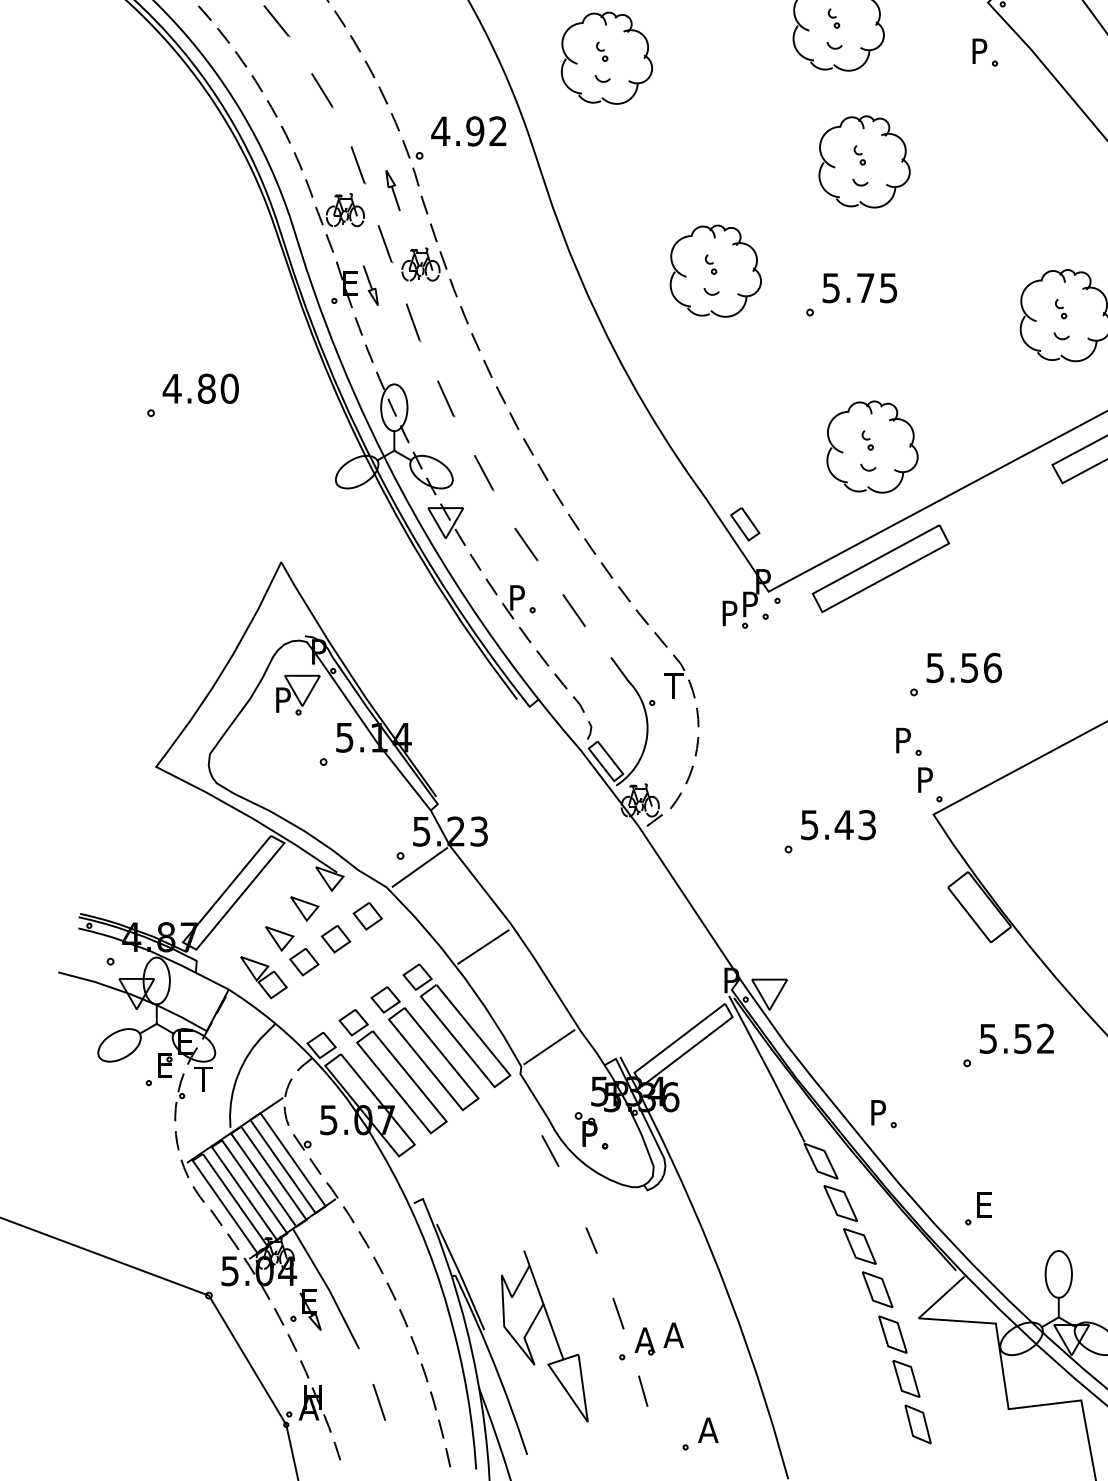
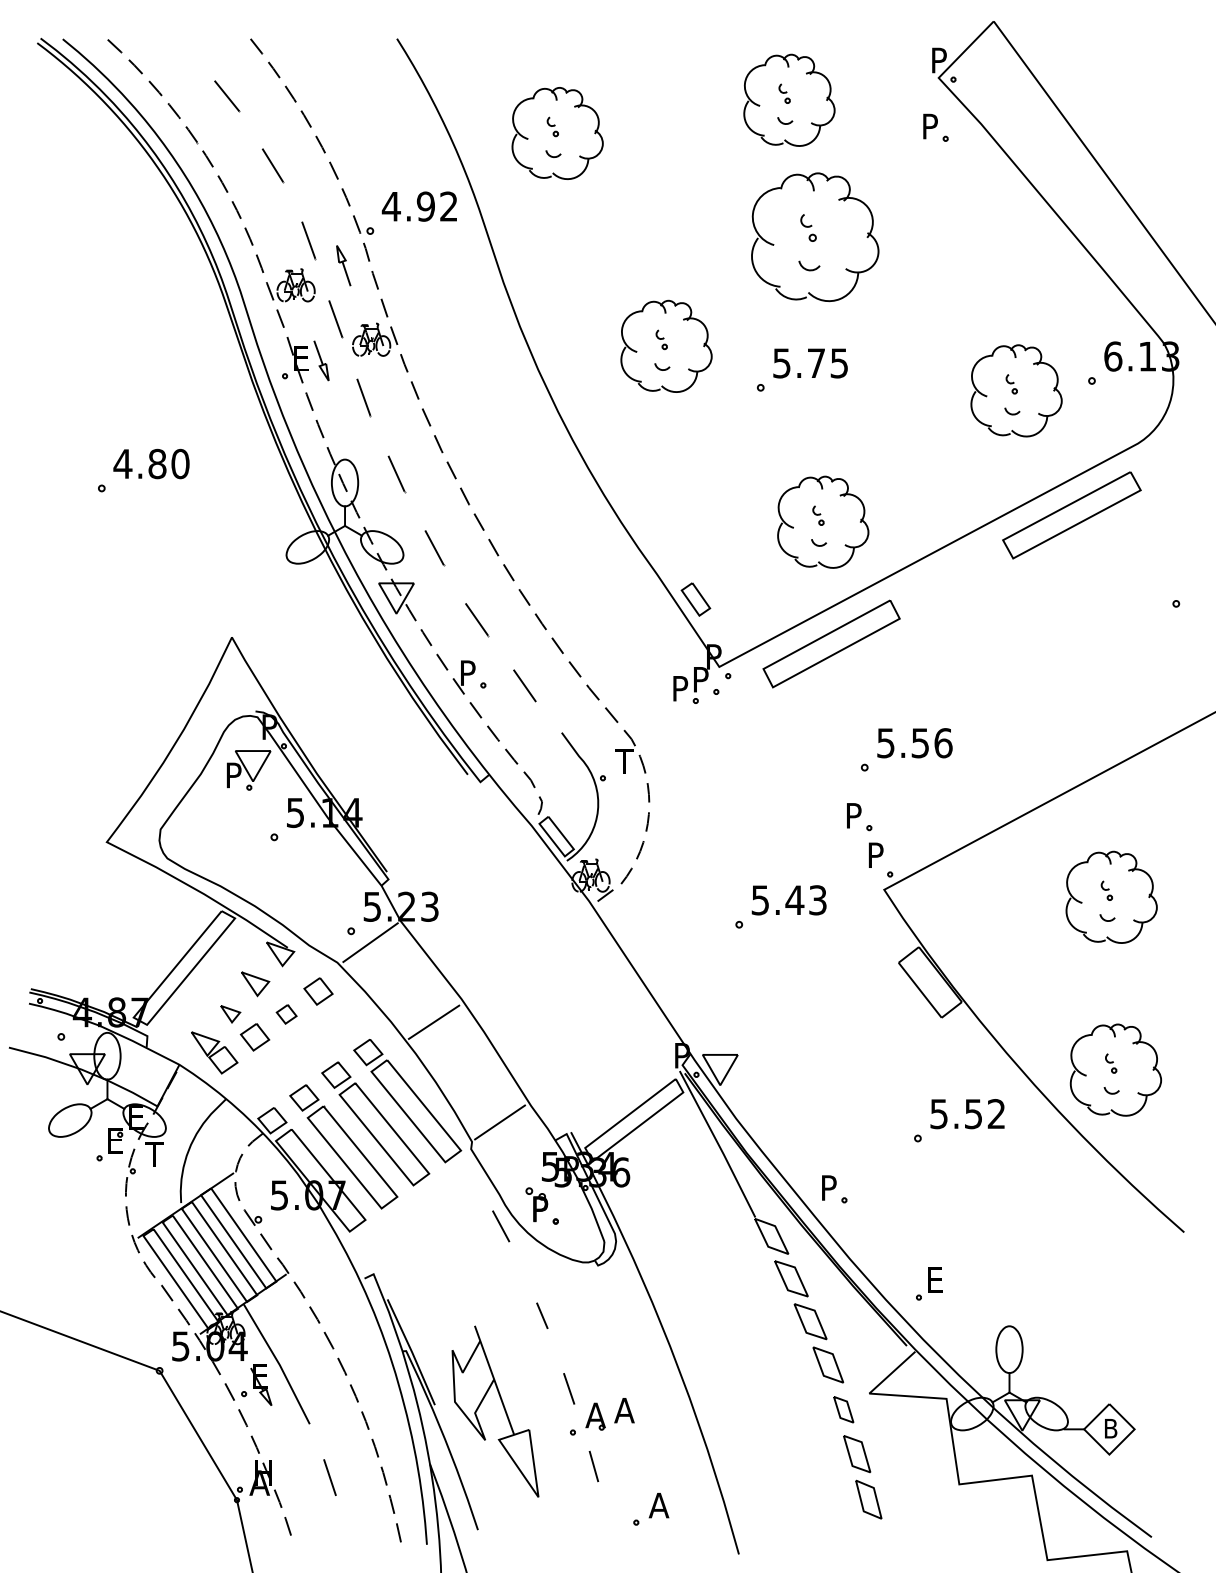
part: (864, 161) -> (815, 236), size x1.4
part: (279, 939) -> (230, 1014), size x0.7
part: (335, 939) -> (286, 1014), size x0.7
part: (892, 1334) -> (843, 1409), size x0.7

